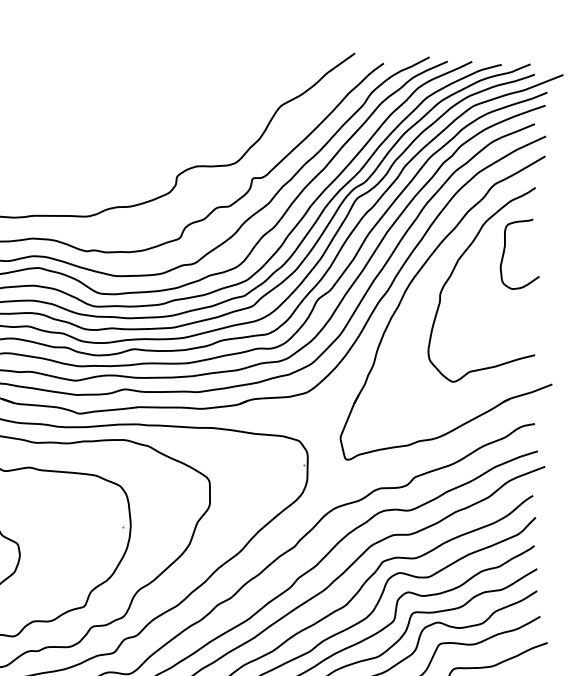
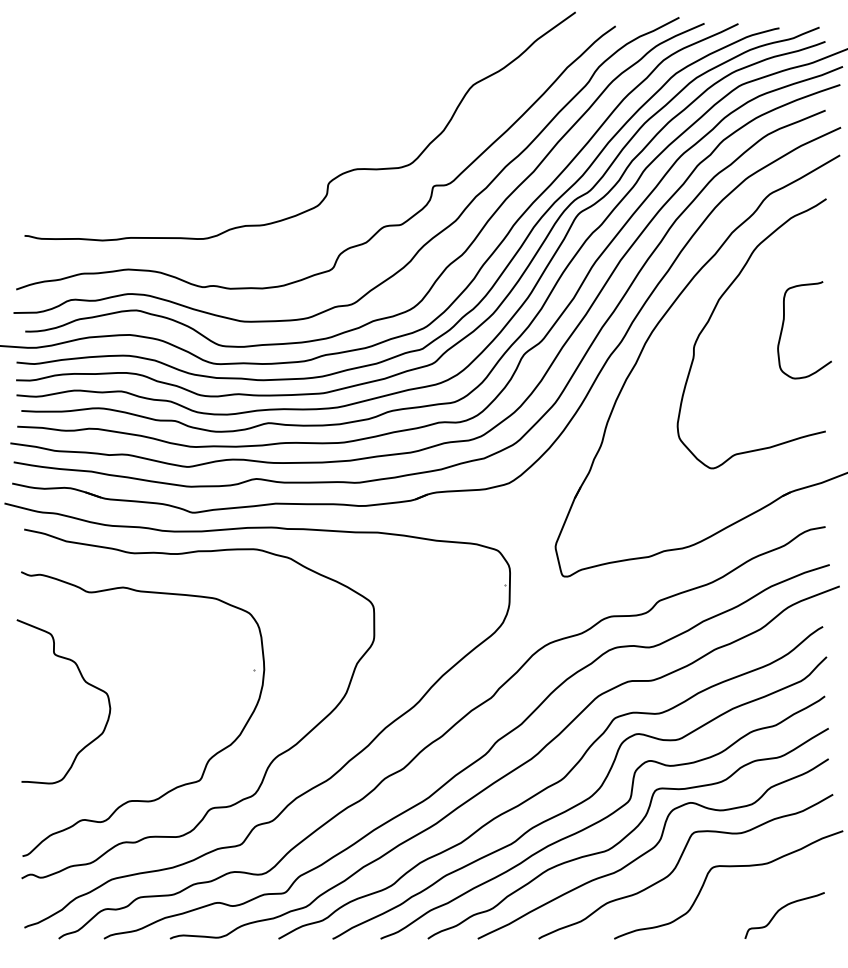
curve: (504, 252) -> (783, 327), moved

